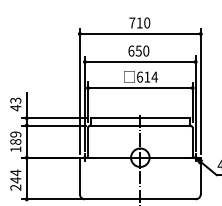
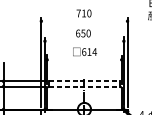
line: (140, 33) -> (84, 20), removed
line: (140, 62) -> (84, 41), removed
line: (140, 88) -> (84, 60), removed
line: (140, 118) -> (84, 81), solid -> dashed
line: (140, 125) -> (84, 86), solid -> dashed

